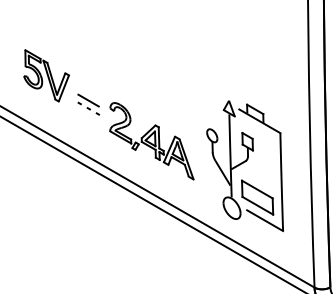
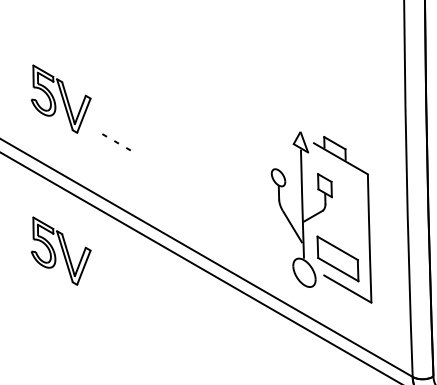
line: (87, 100) -> (115, 131), removed
part: (151, 140) -> (198, 184), removed
part: (46, 191) -> (60, 250), added

